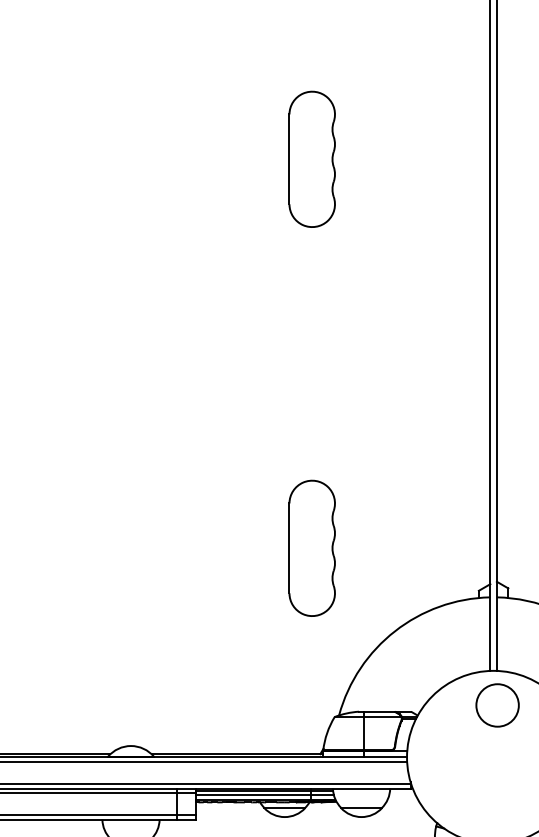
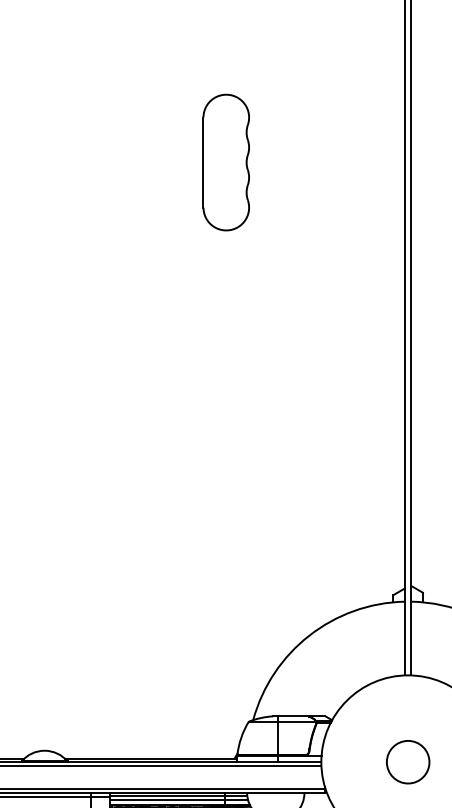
part: (311, 547) -> (225, 551), removed
circle: (497, 705) -> (408, 762), moved

